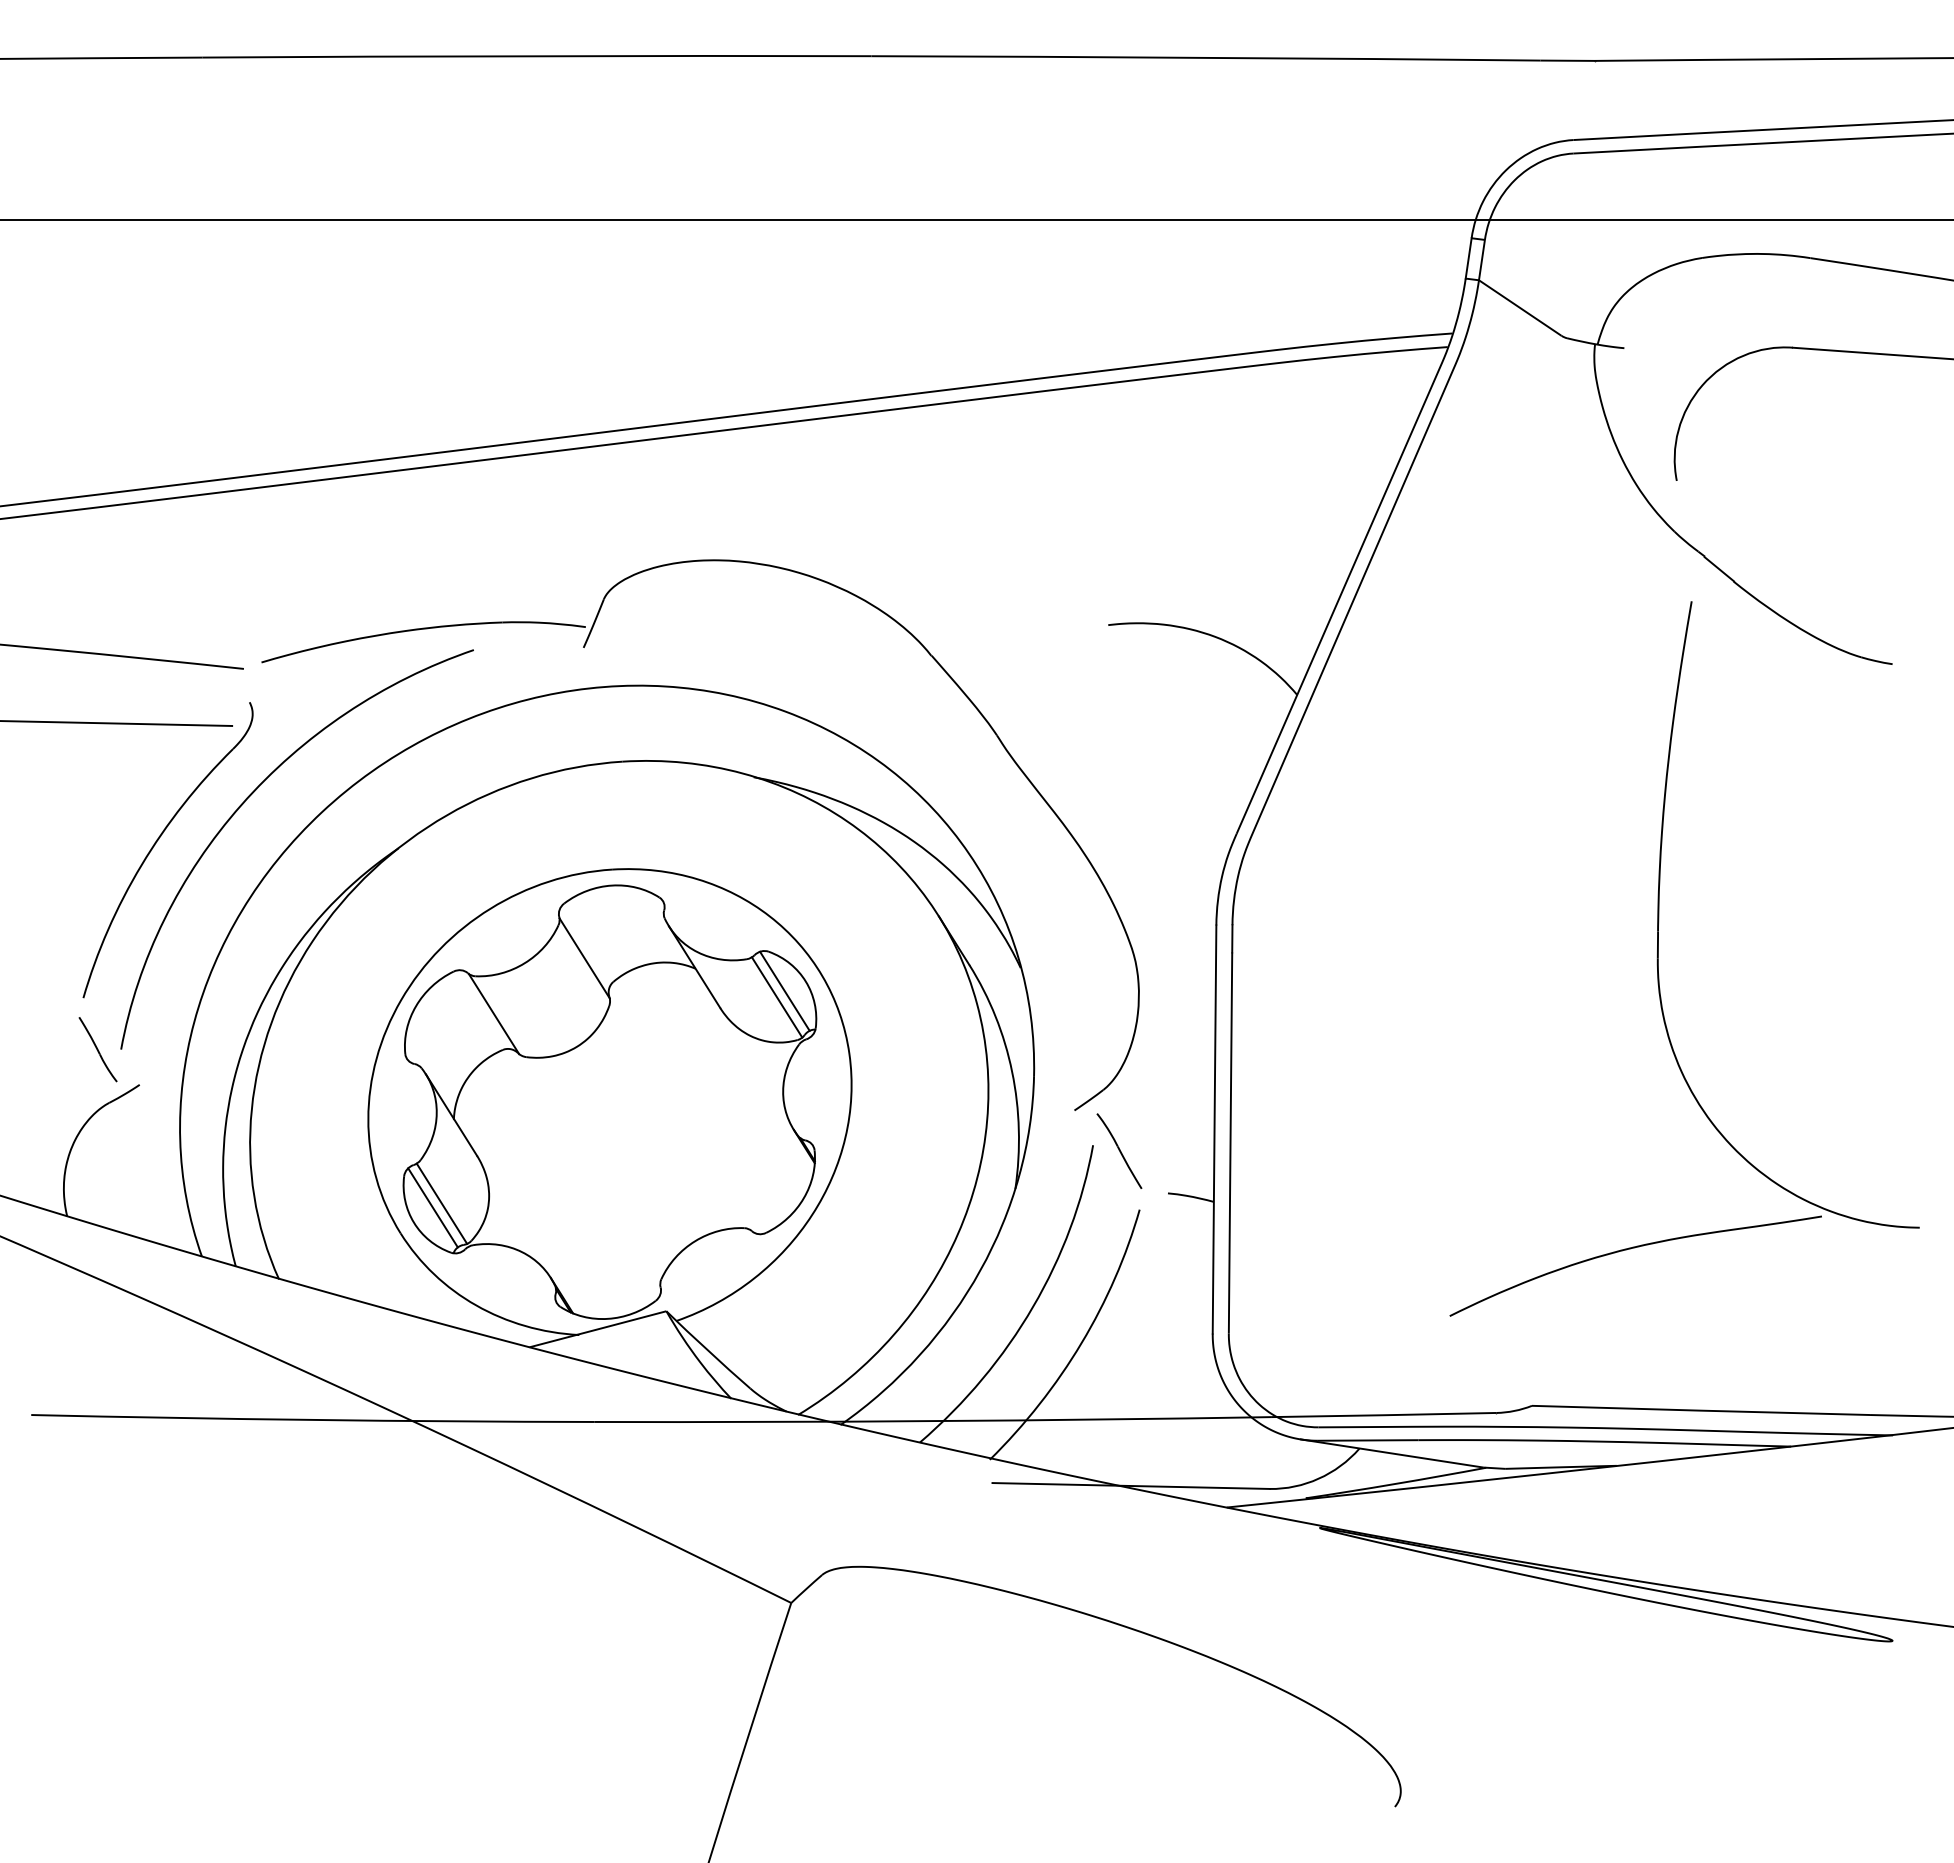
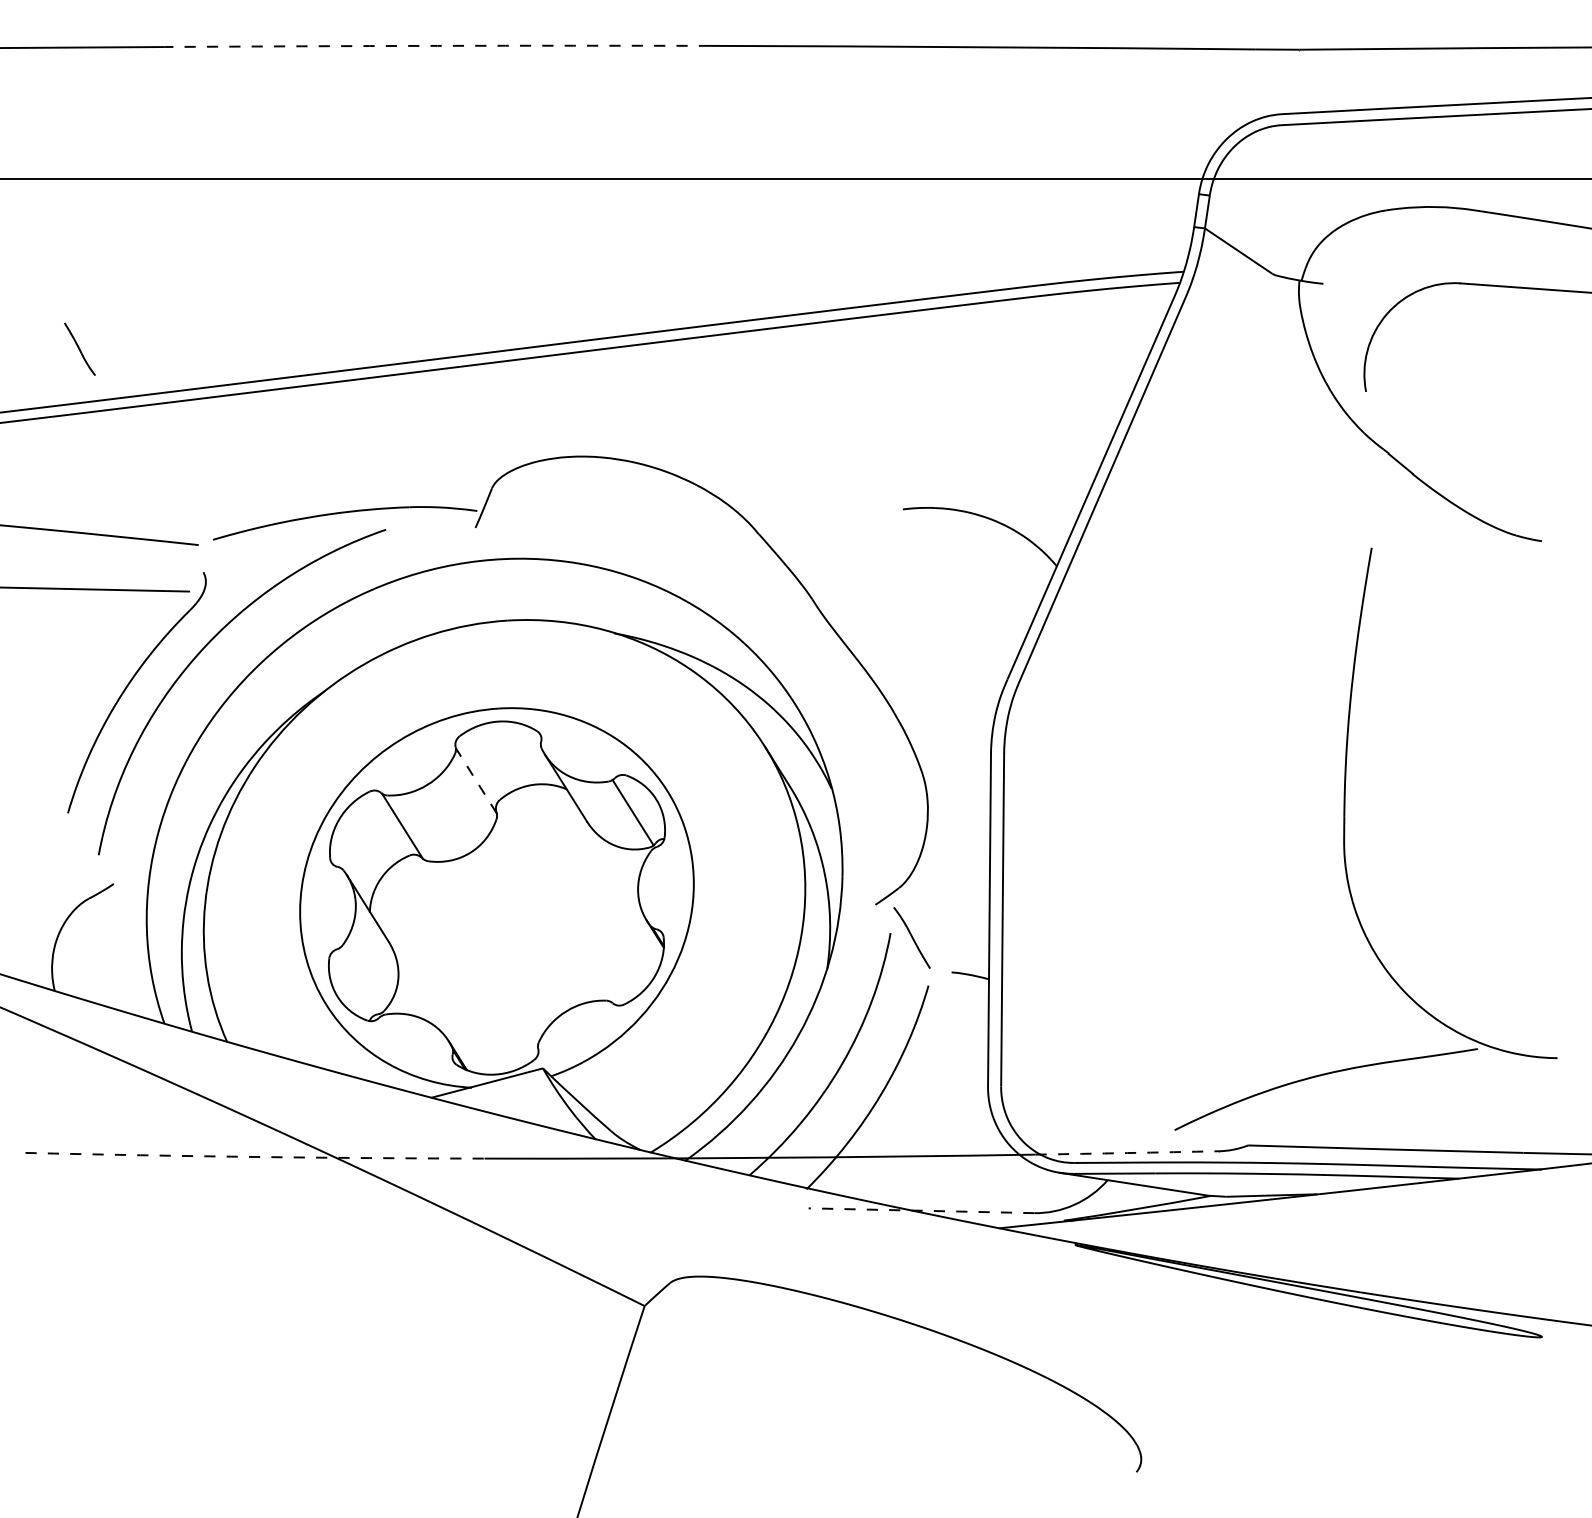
arc: (536, 56) -> (437, 46), solid -> dashed
line: (584, 957) -> (476, 780), solid -> dashed
part: (1658, 958) -> (1344, 838), moved
line: (784, 990) -> (639, 807), removed
part: (97, 1049) -> (79, 349), moved
line: (441, 1203) -> (359, 980), removed
line: (432, 1207) -> (352, 983), removed
arc: (1383, 1415) -> (1127, 1153), solid -> dashed
arc: (312, 1419) -> (254, 1156), solid -> dashed
line: (1131, 1486) -> (921, 1211), solid -> dashed

